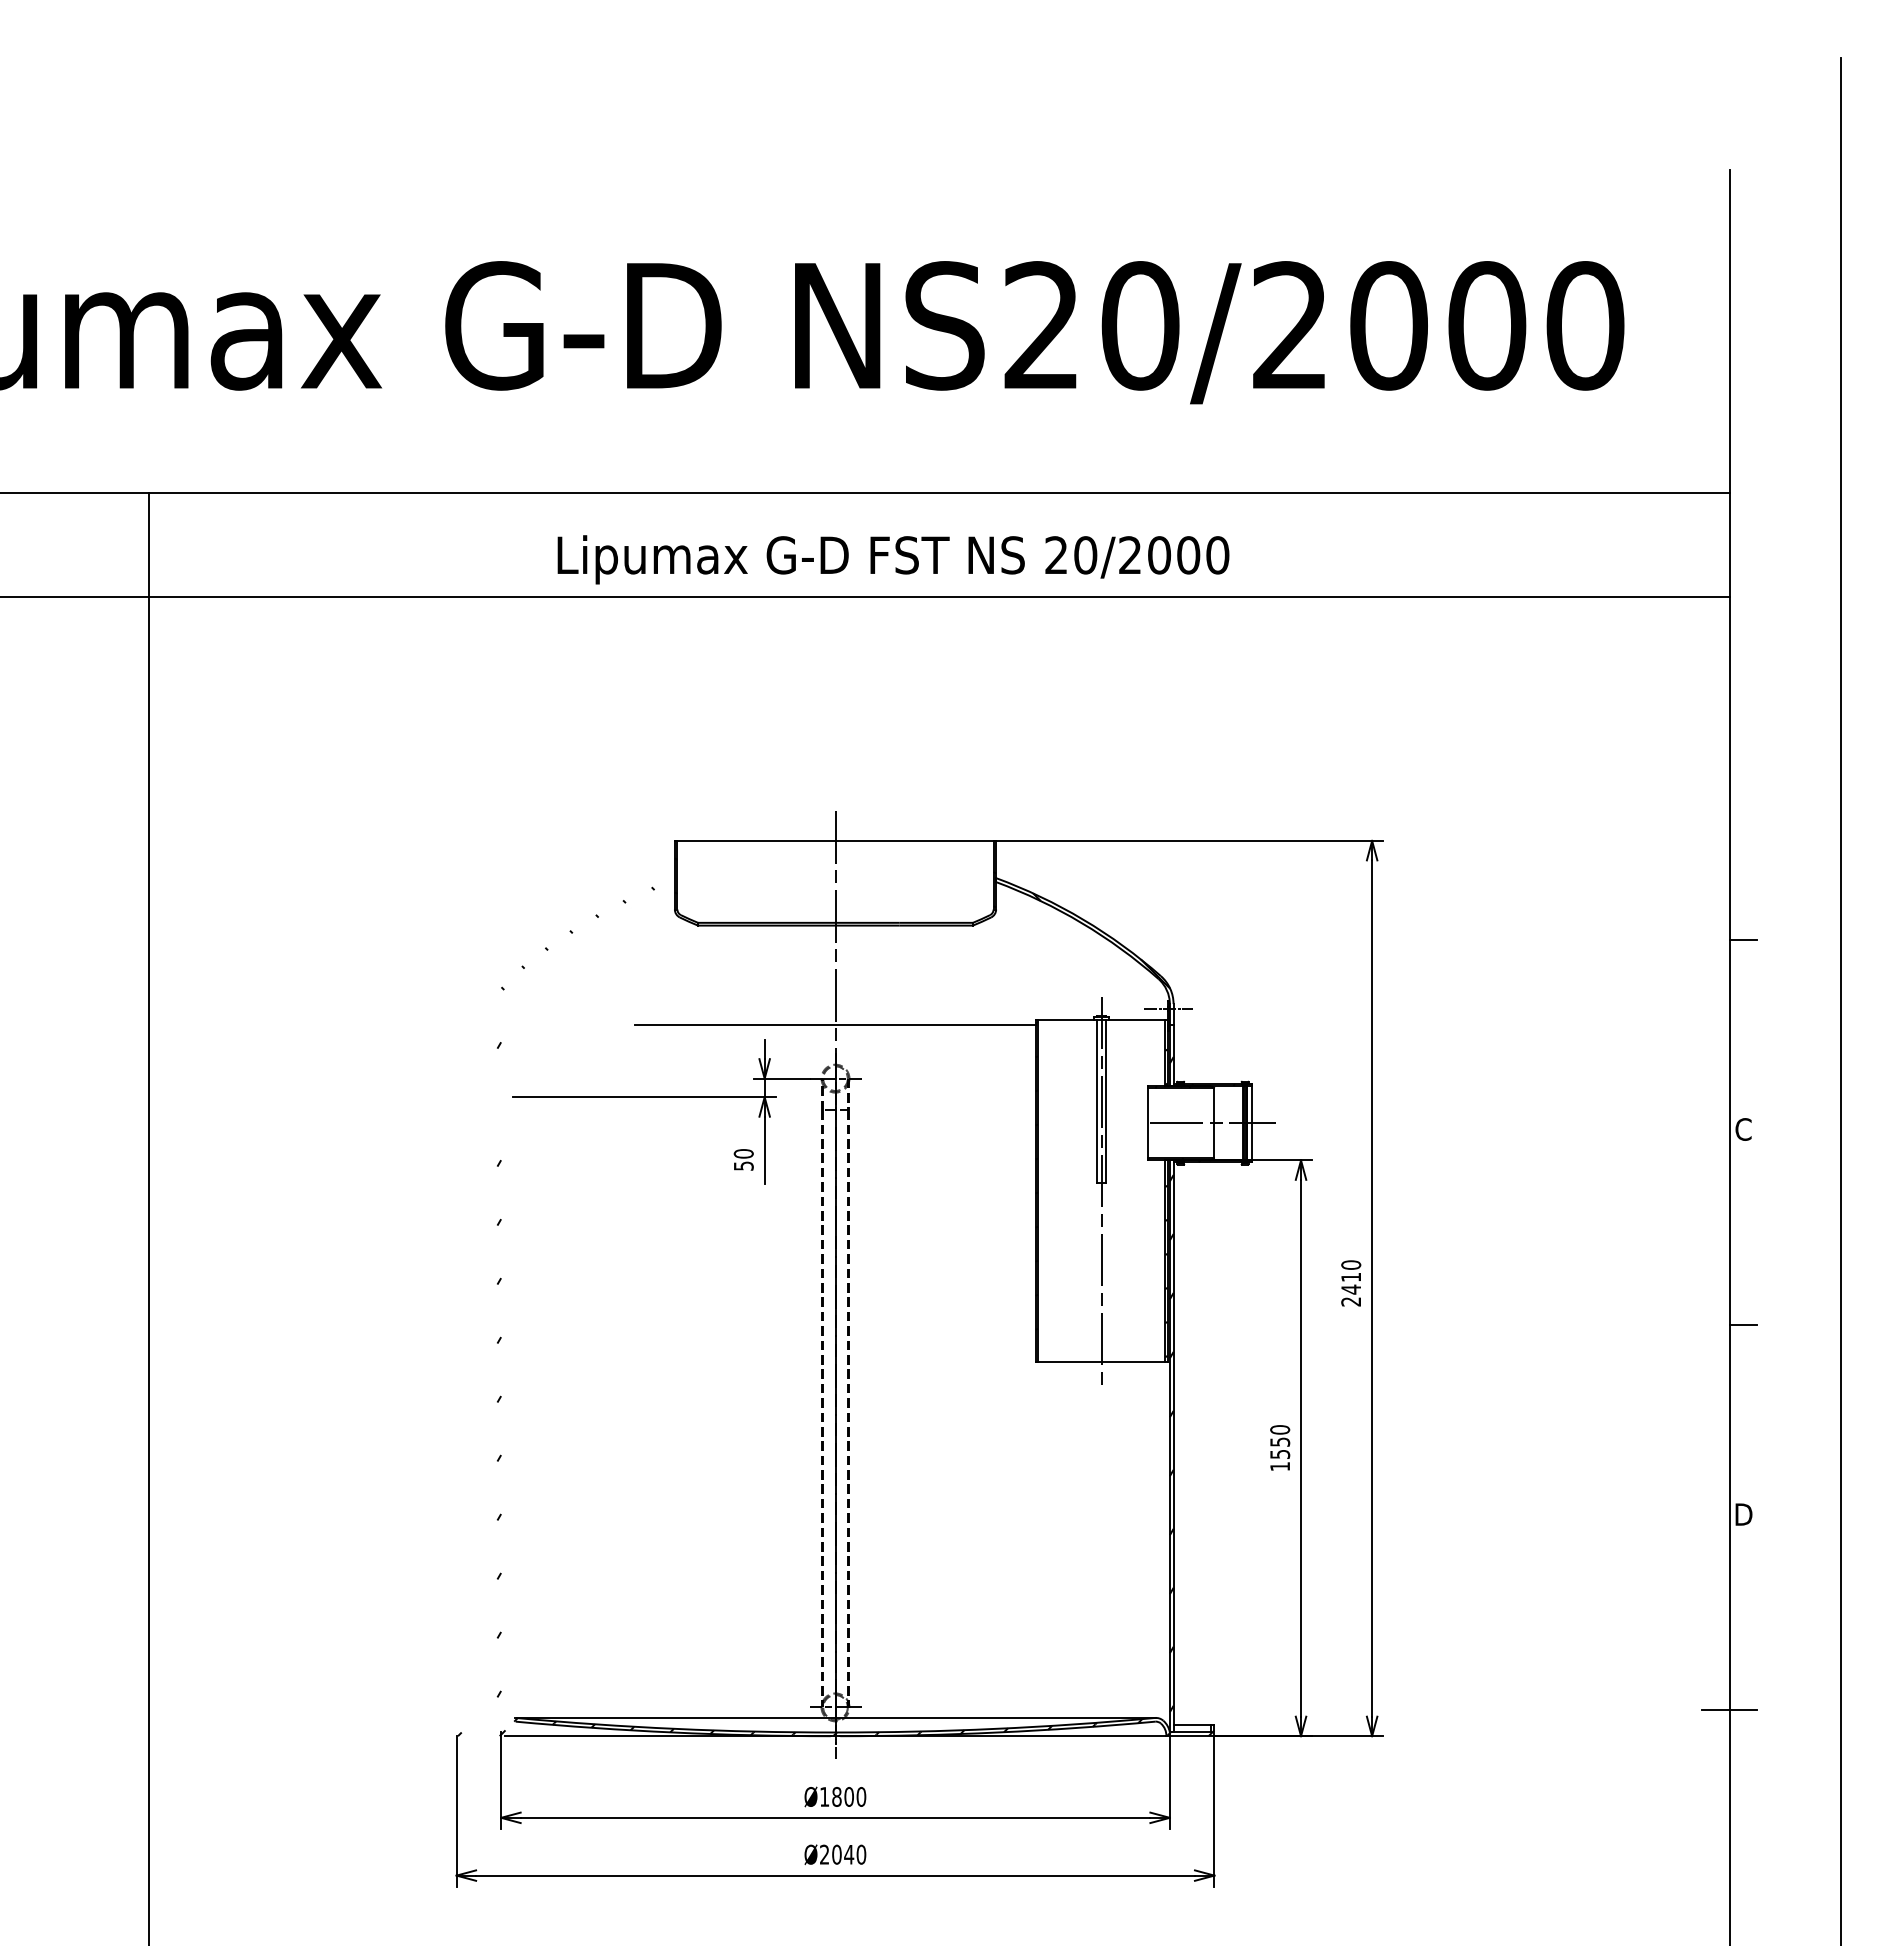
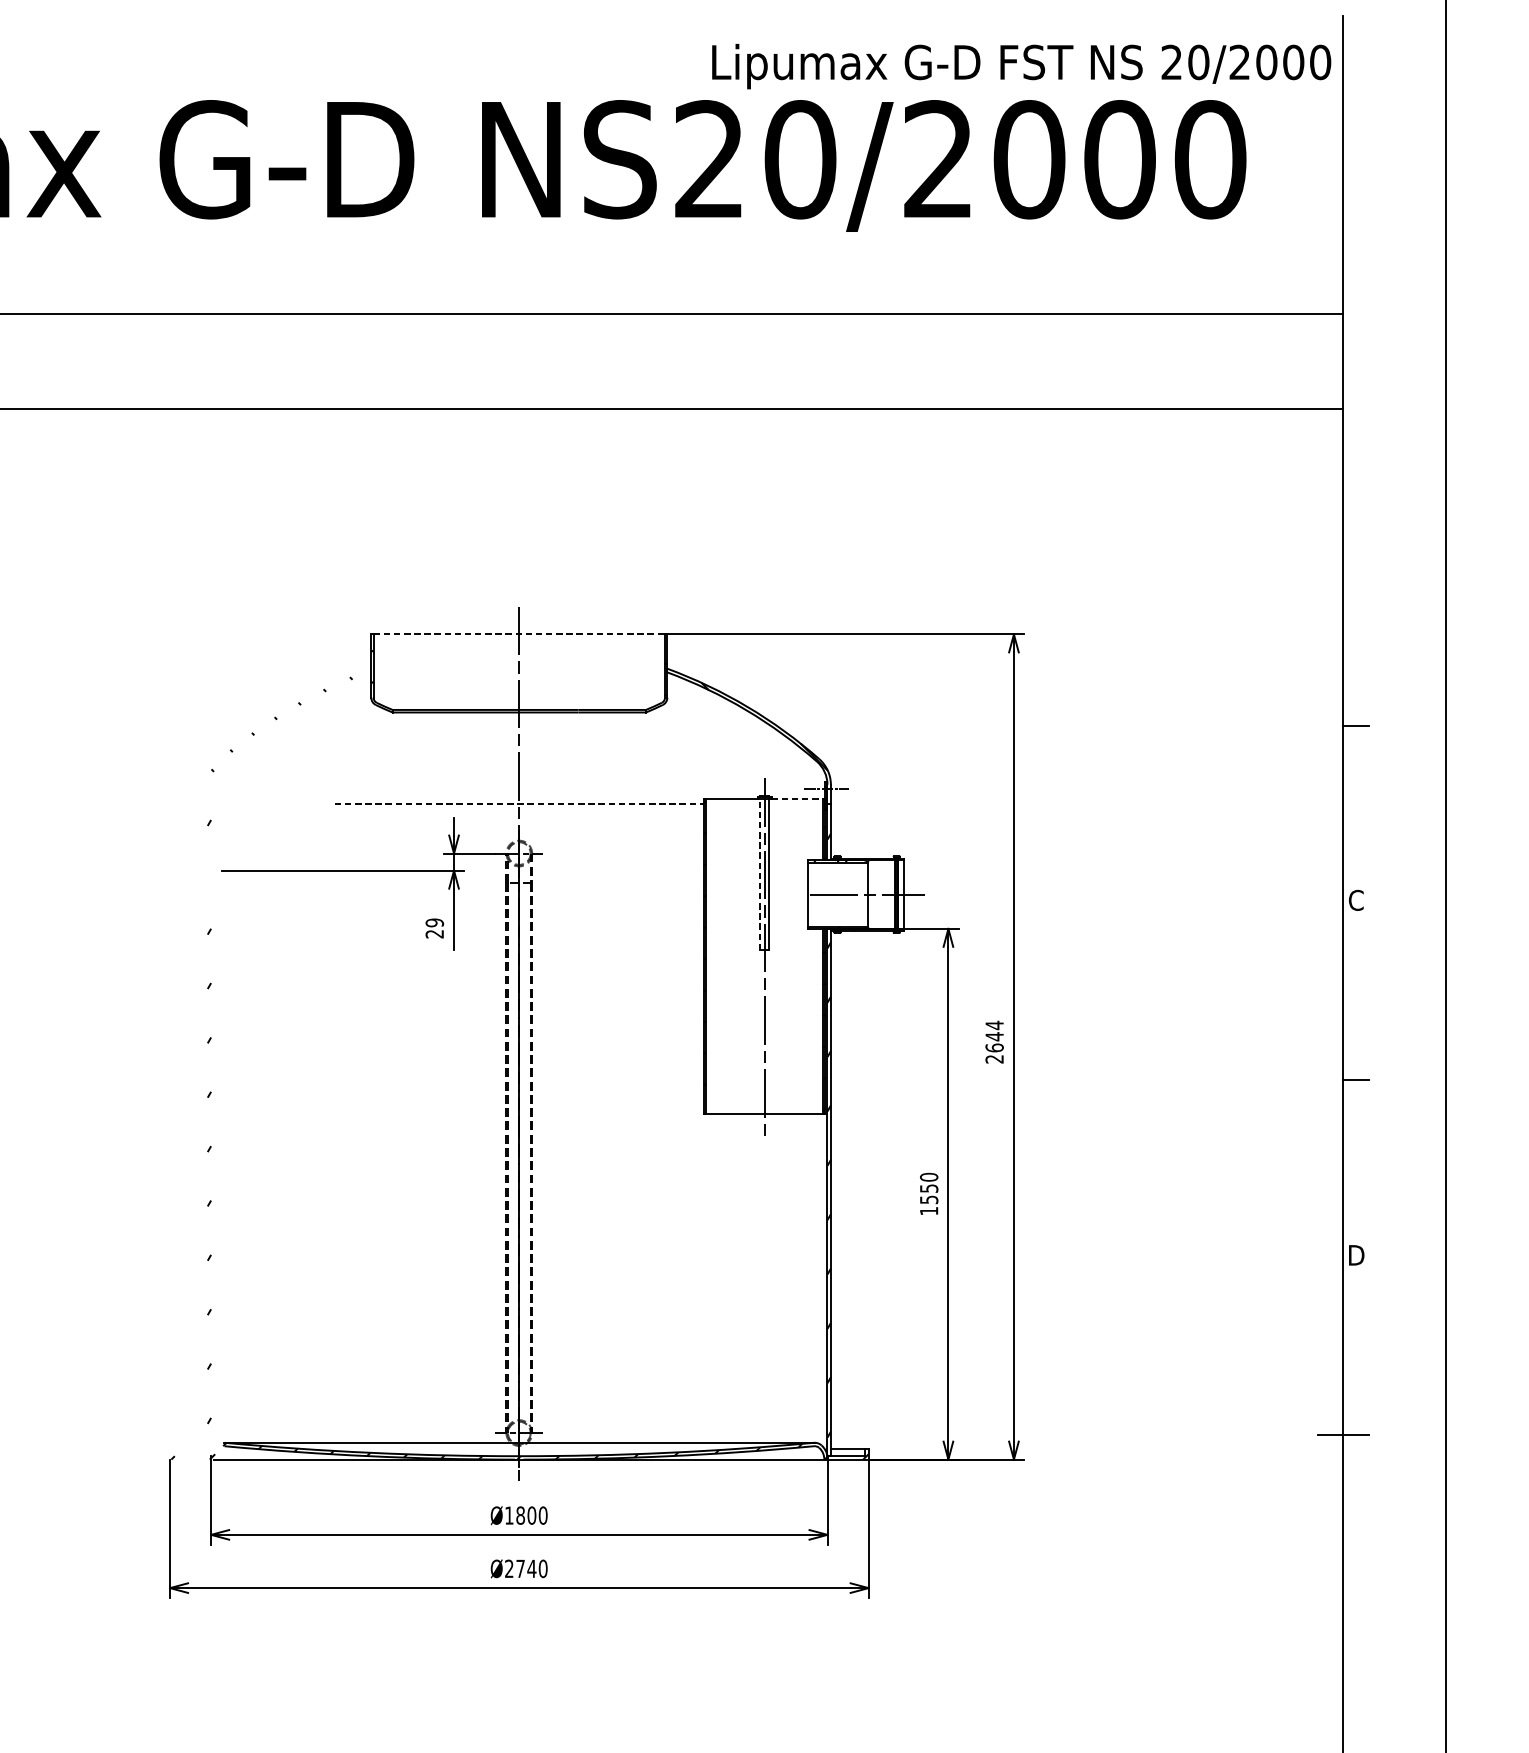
text: (893, 559) -> (1021, 66), moved
line: (836, 840) -> (520, 634), solid -> dashed
line: (1137, 1019) -> (797, 799), solid -> dashed
line: (836, 1024) -> (520, 803), solid -> dashed
line: (1097, 1101) -> (760, 874), solid -> dashed
text: (743, 1159) -> (434, 928), 50 -> 29
text: (1351, 1277) -> (994, 1036), 2410 -> 2644
text: (836, 1854) -> (520, 1568), Ø2040 -> Ø2740

